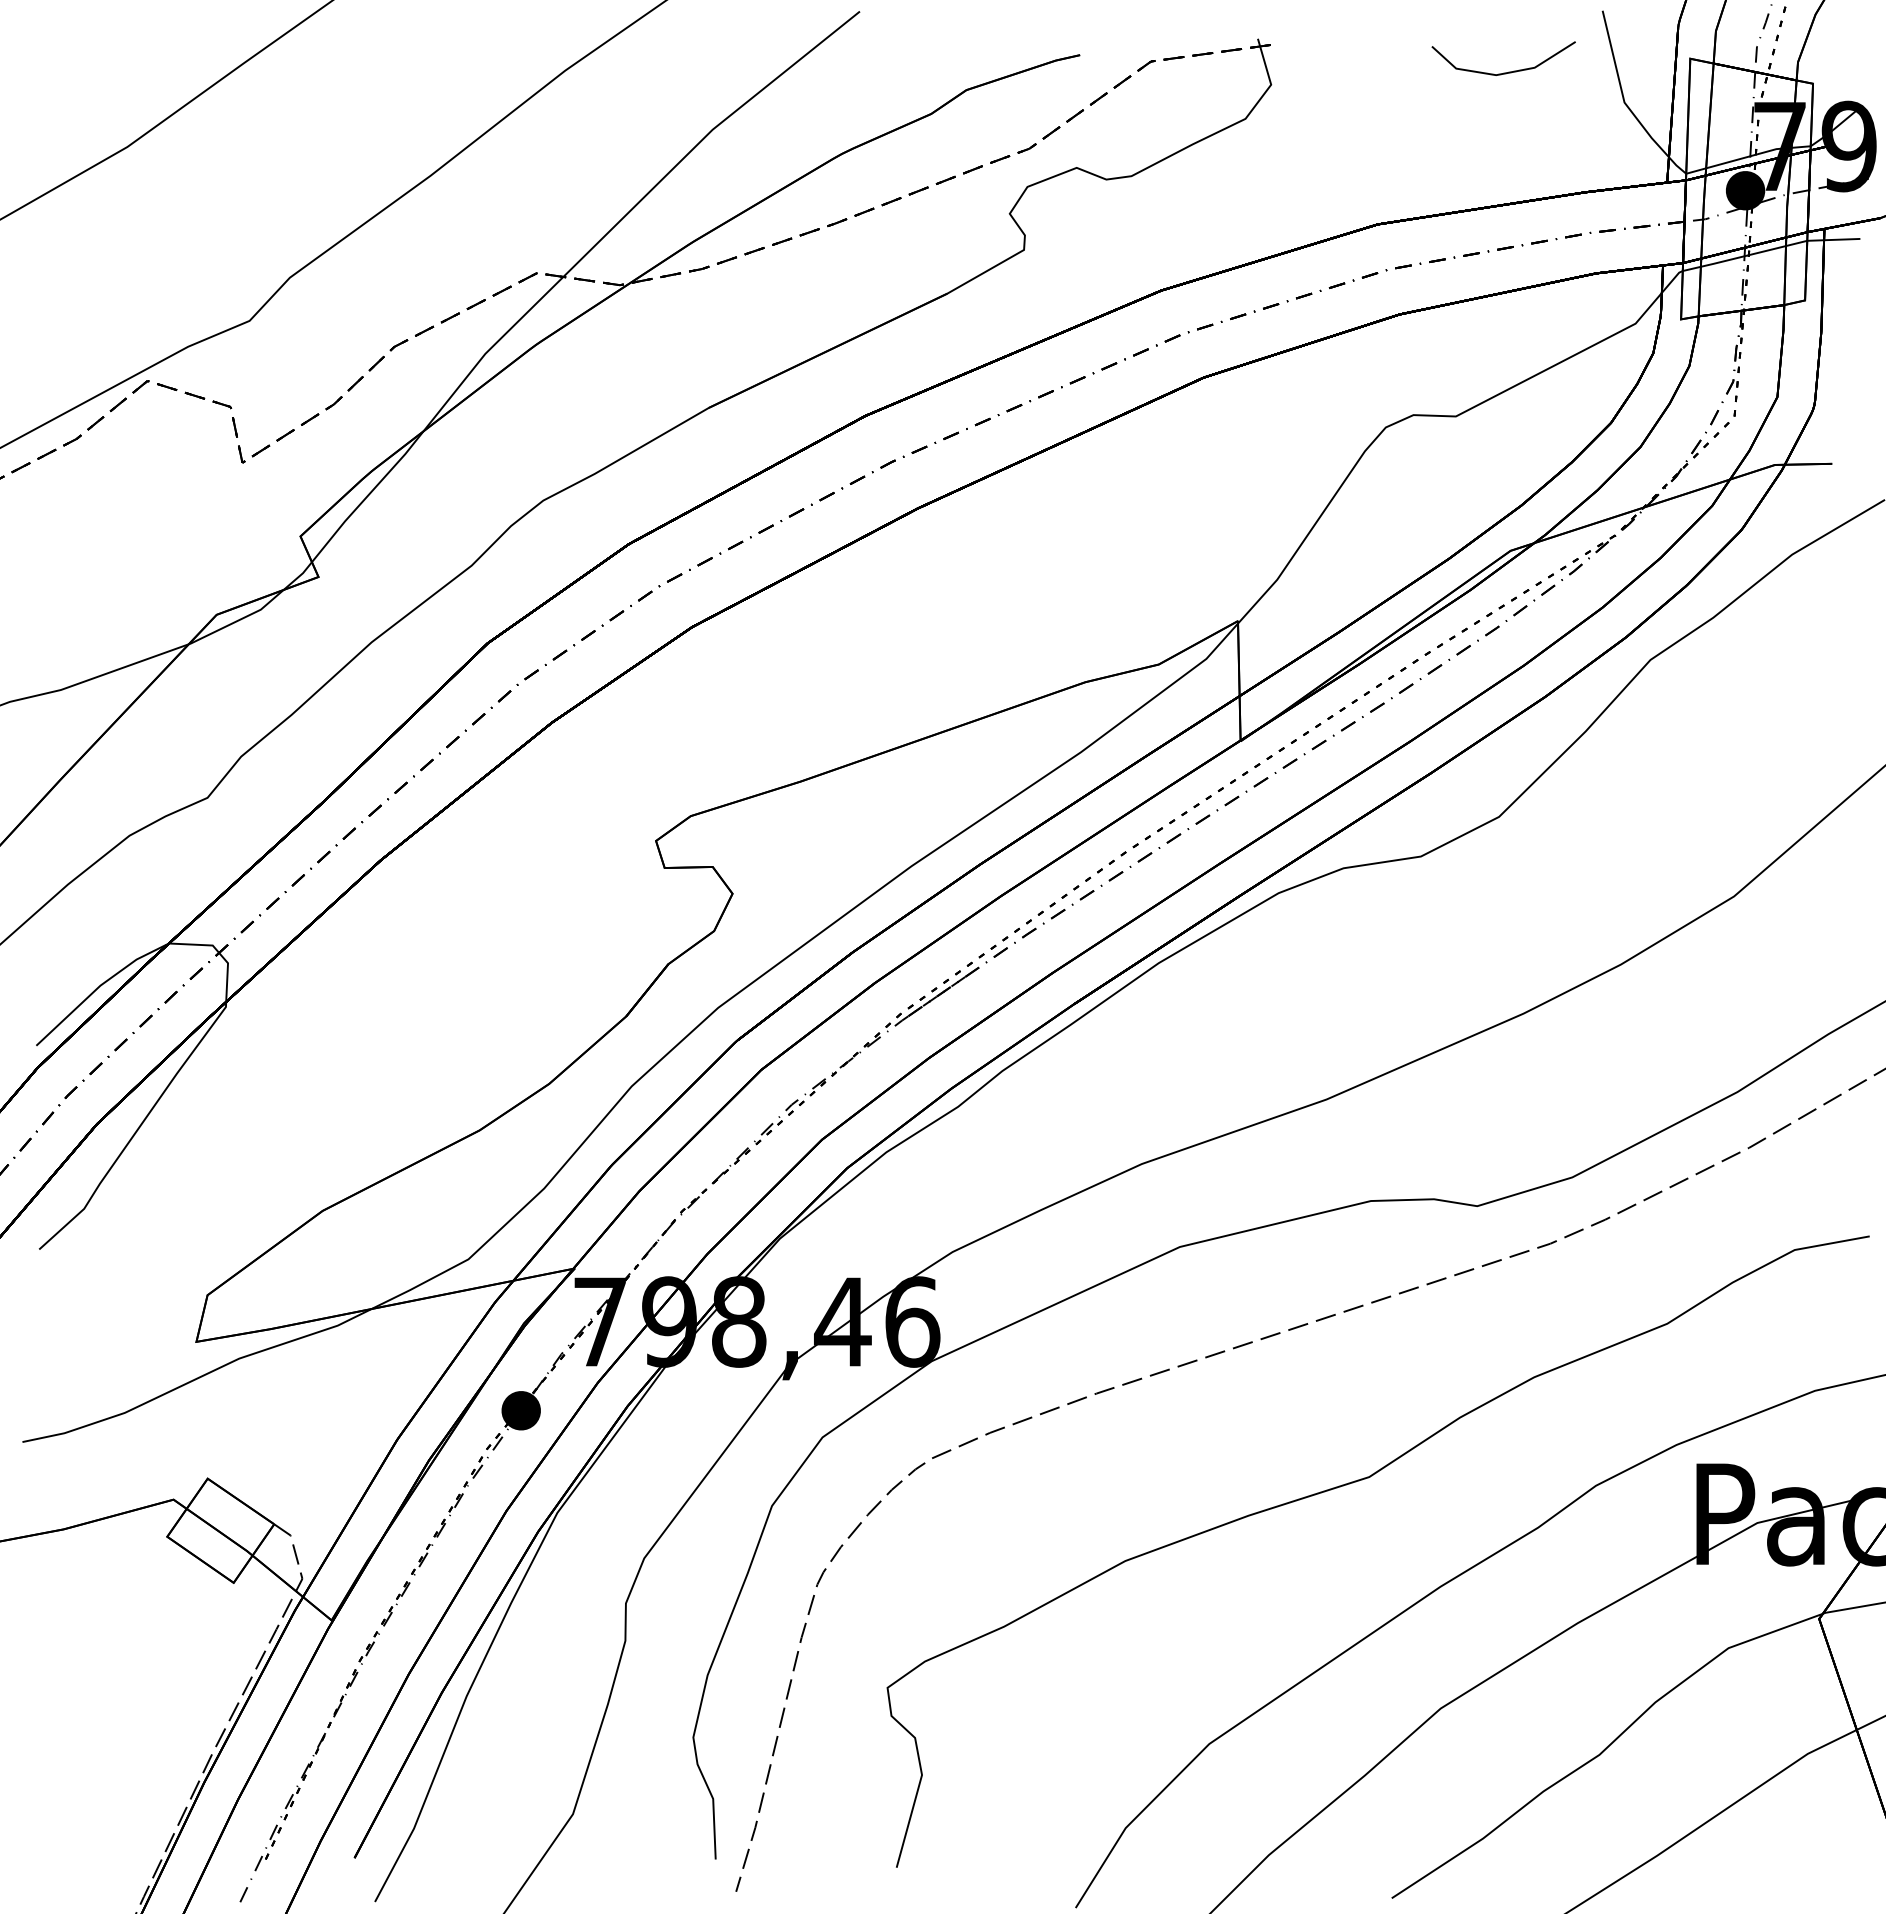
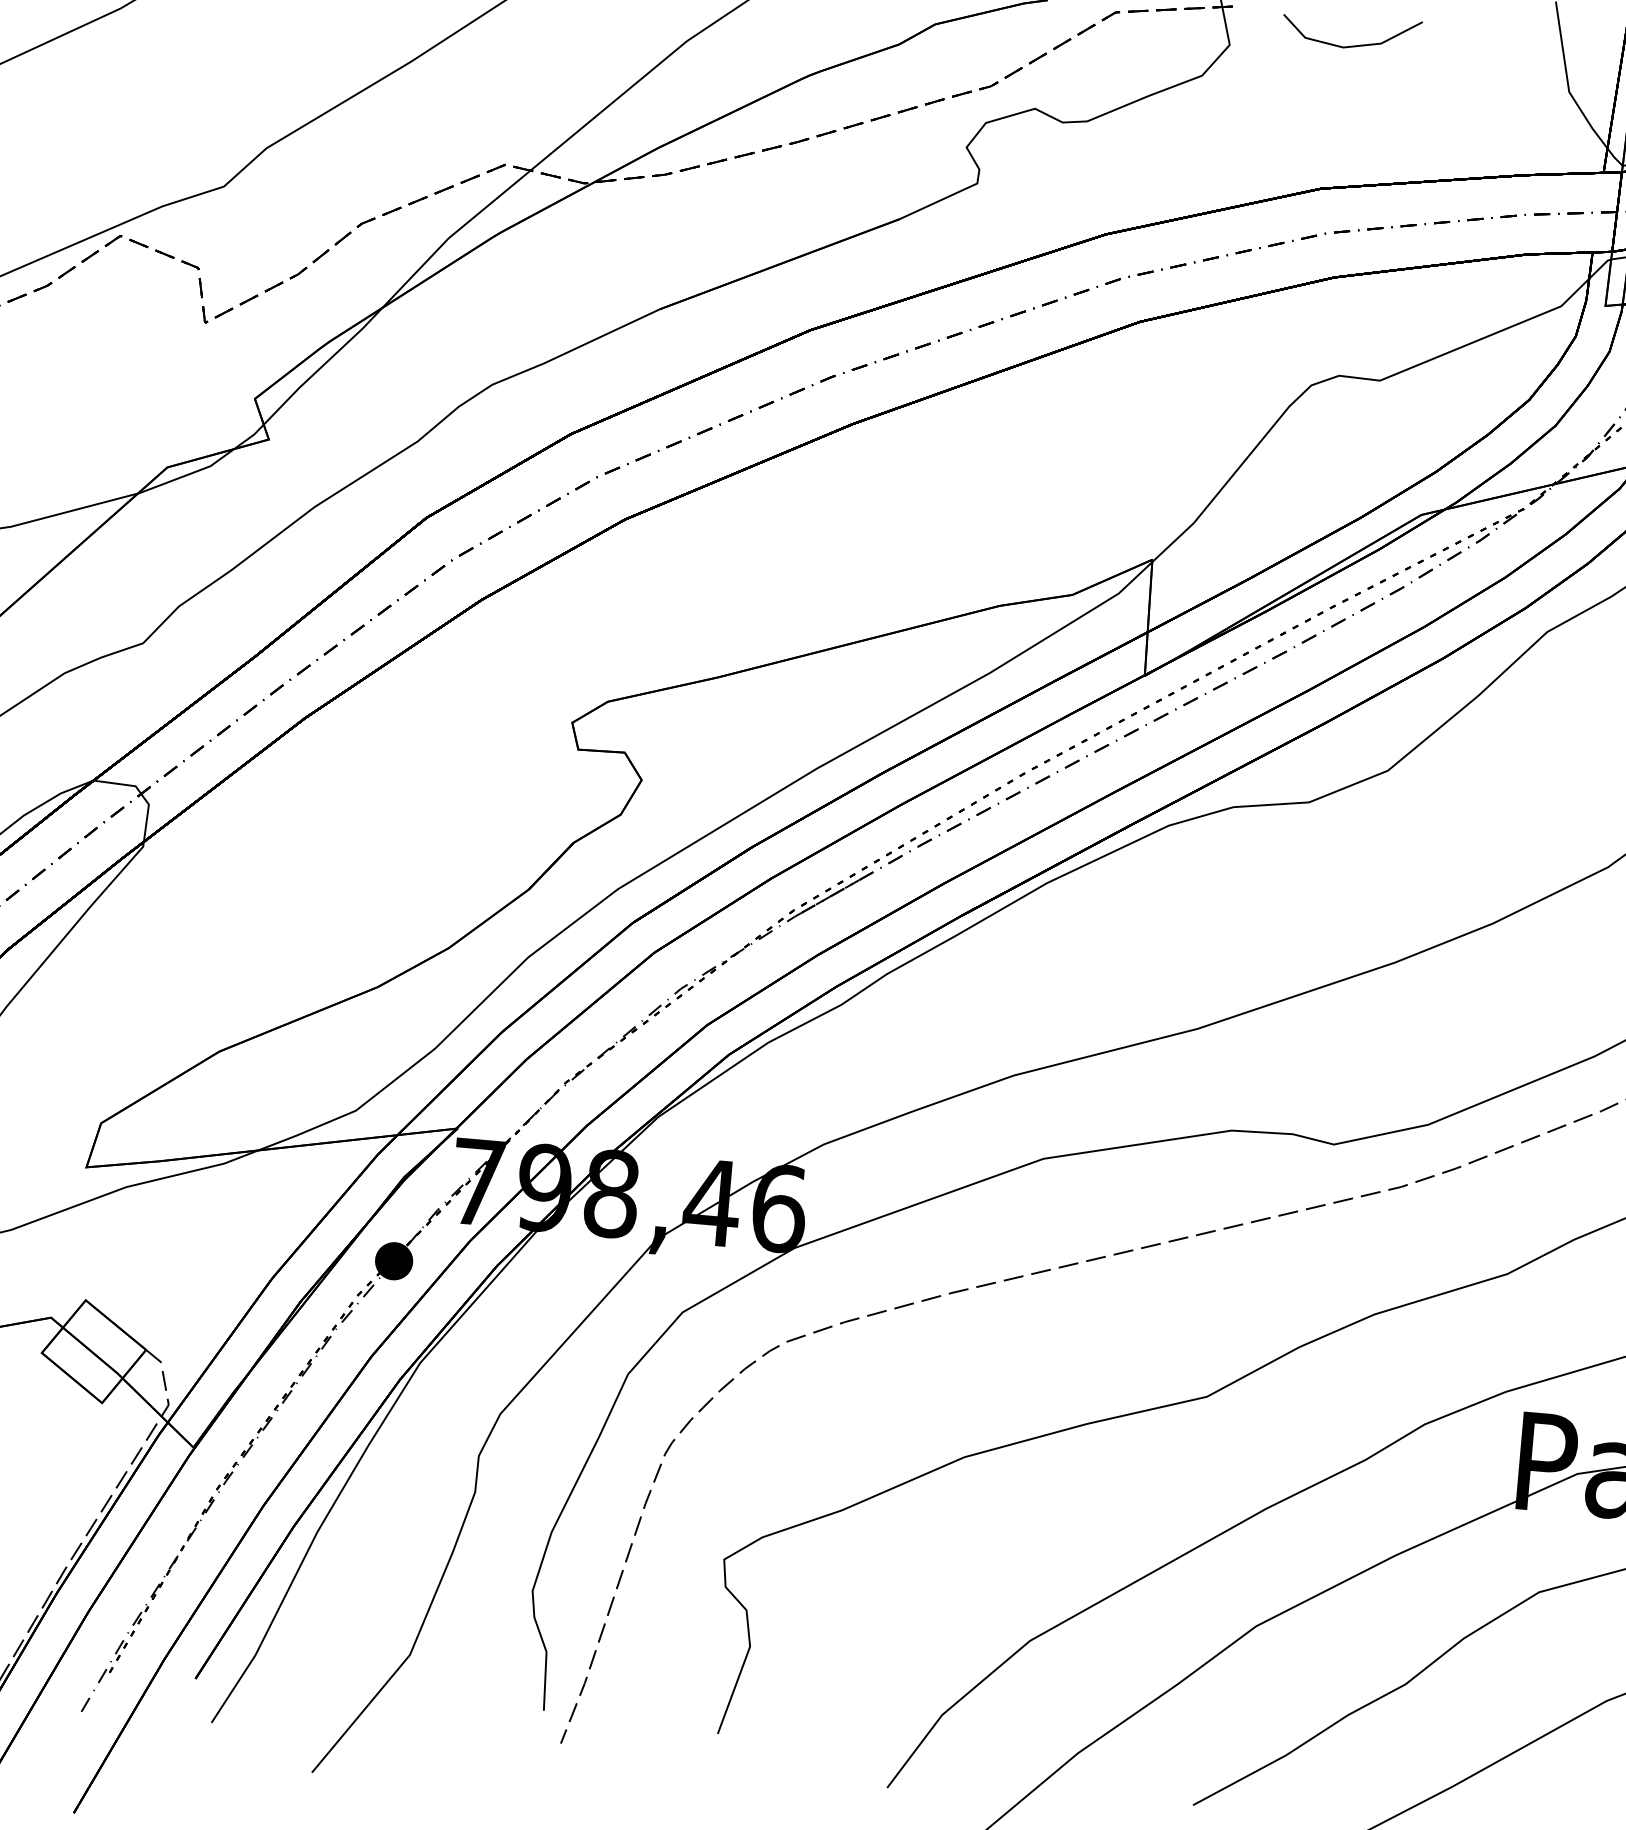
line: (1508, 71) -> (1355, 45), moved

